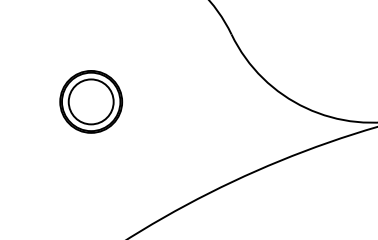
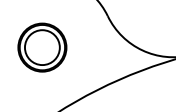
part: (91, 101) -> (42, 47), size x1.67

